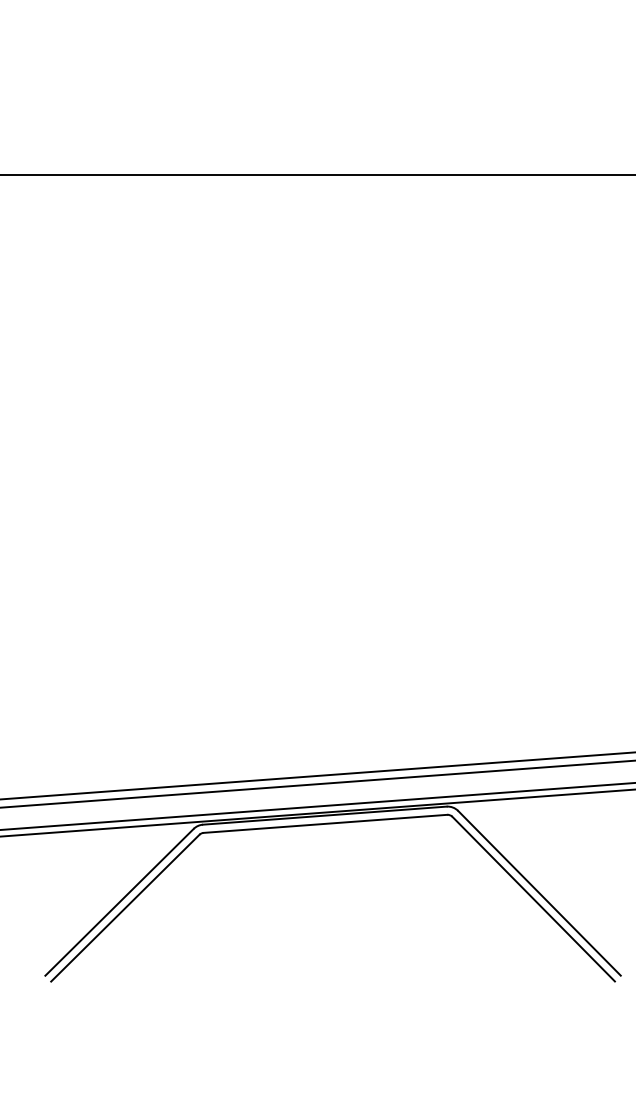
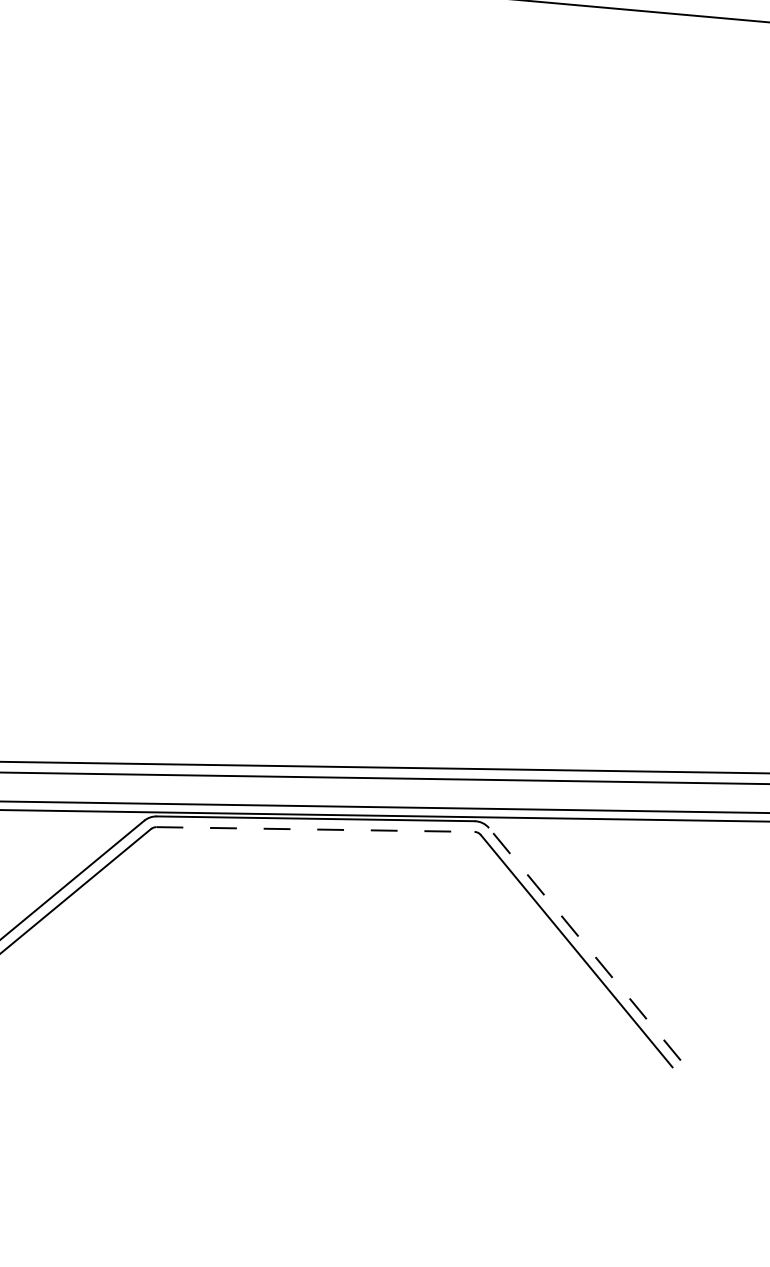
line: (325, 823) -> (315, 829), solid -> dashed
line: (539, 893) -> (584, 944), solid -> dashed

